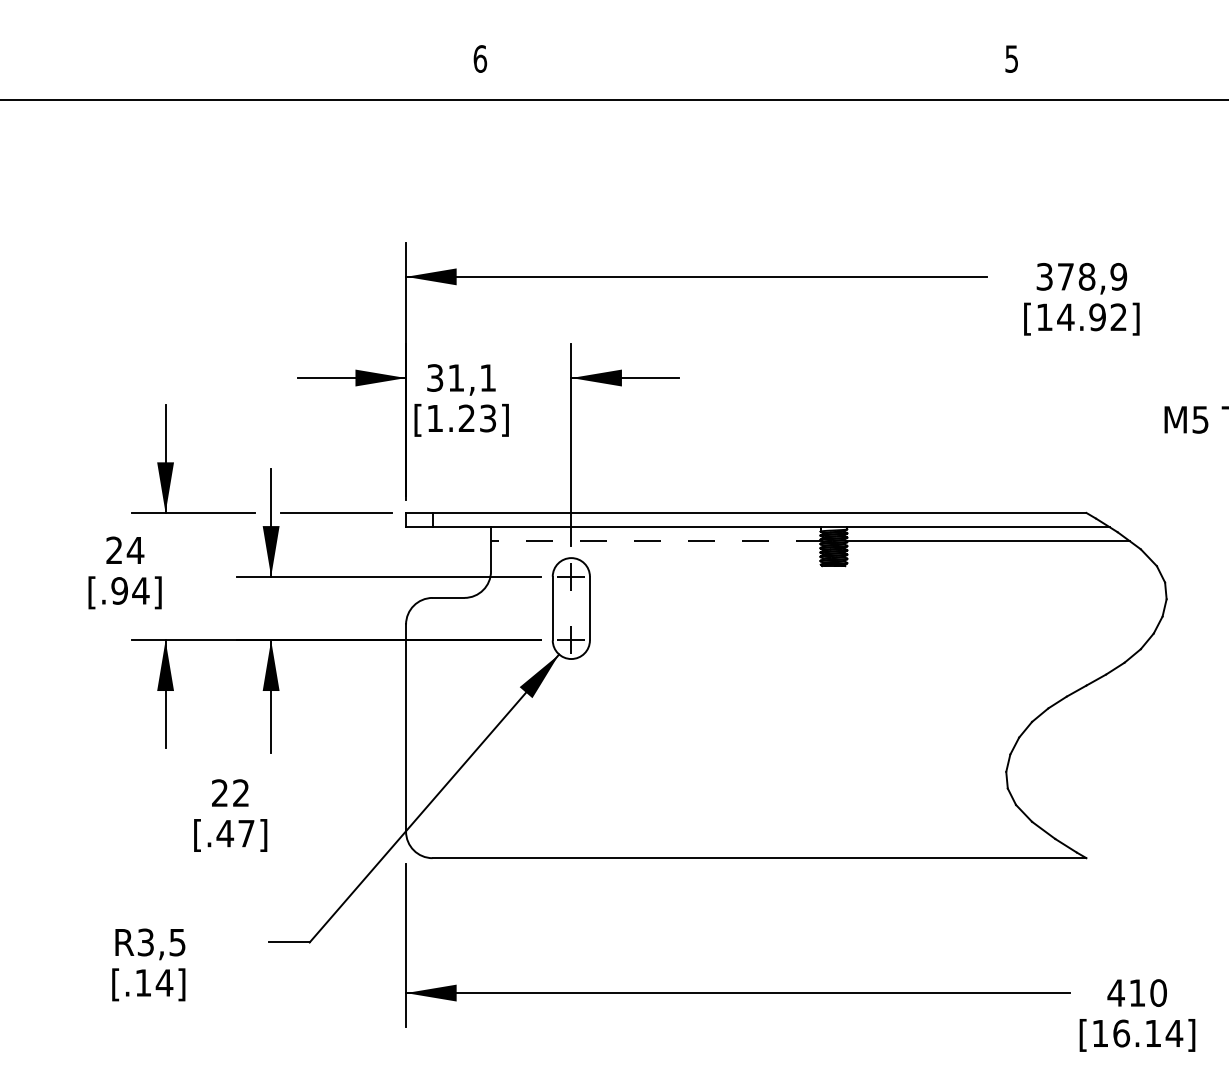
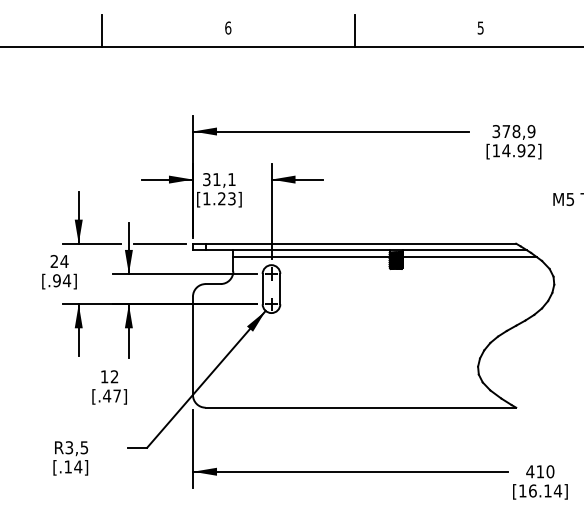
line: (215, 66) -> (102, 31), added
line: (746, 66) -> (354, 31), added
line: (657, 542) -> (312, 257), dashed -> solid
text: (219, 792) -> (104, 376), 22 -> 12

